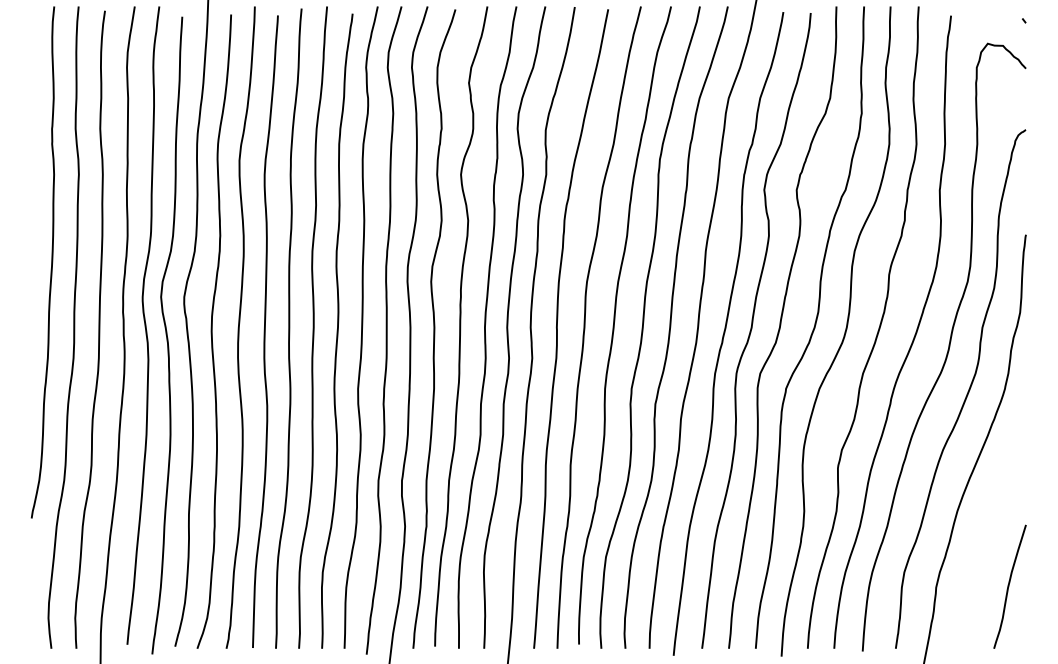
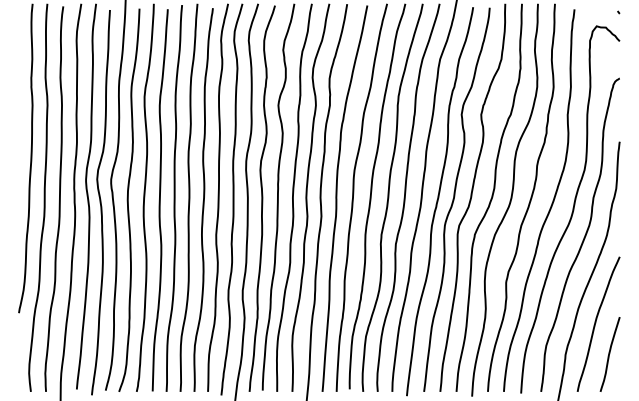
curve: (987, 535) -> (596, 323), added

